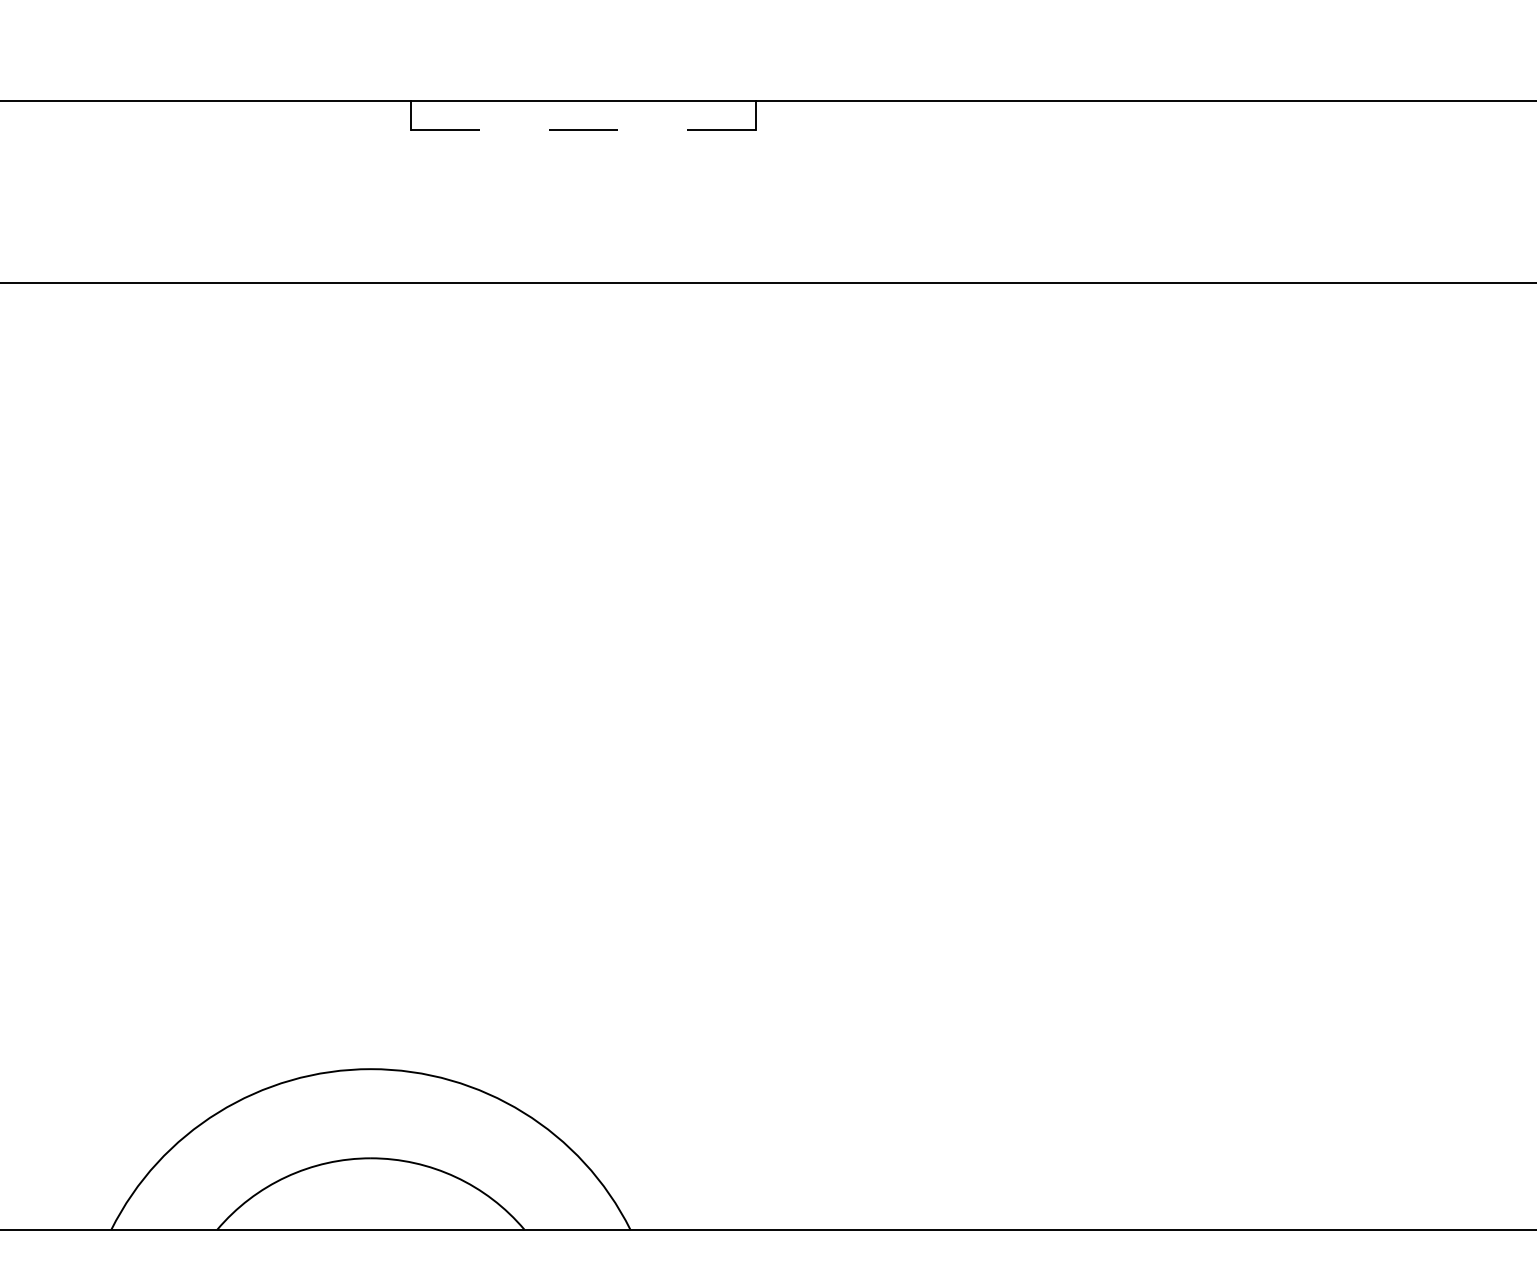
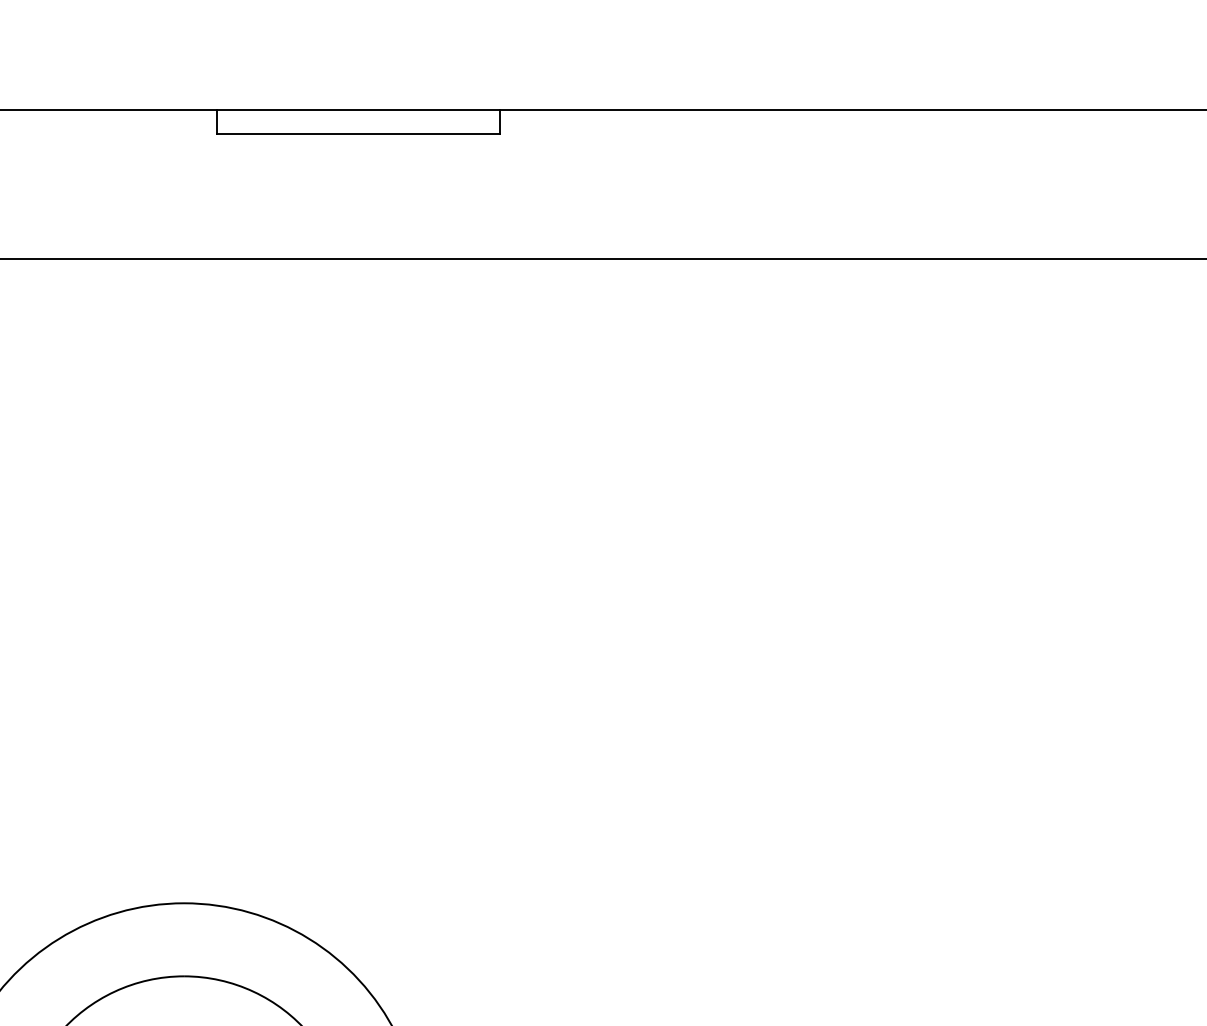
line: (583, 130) -> (358, 134), dashed -> solid

